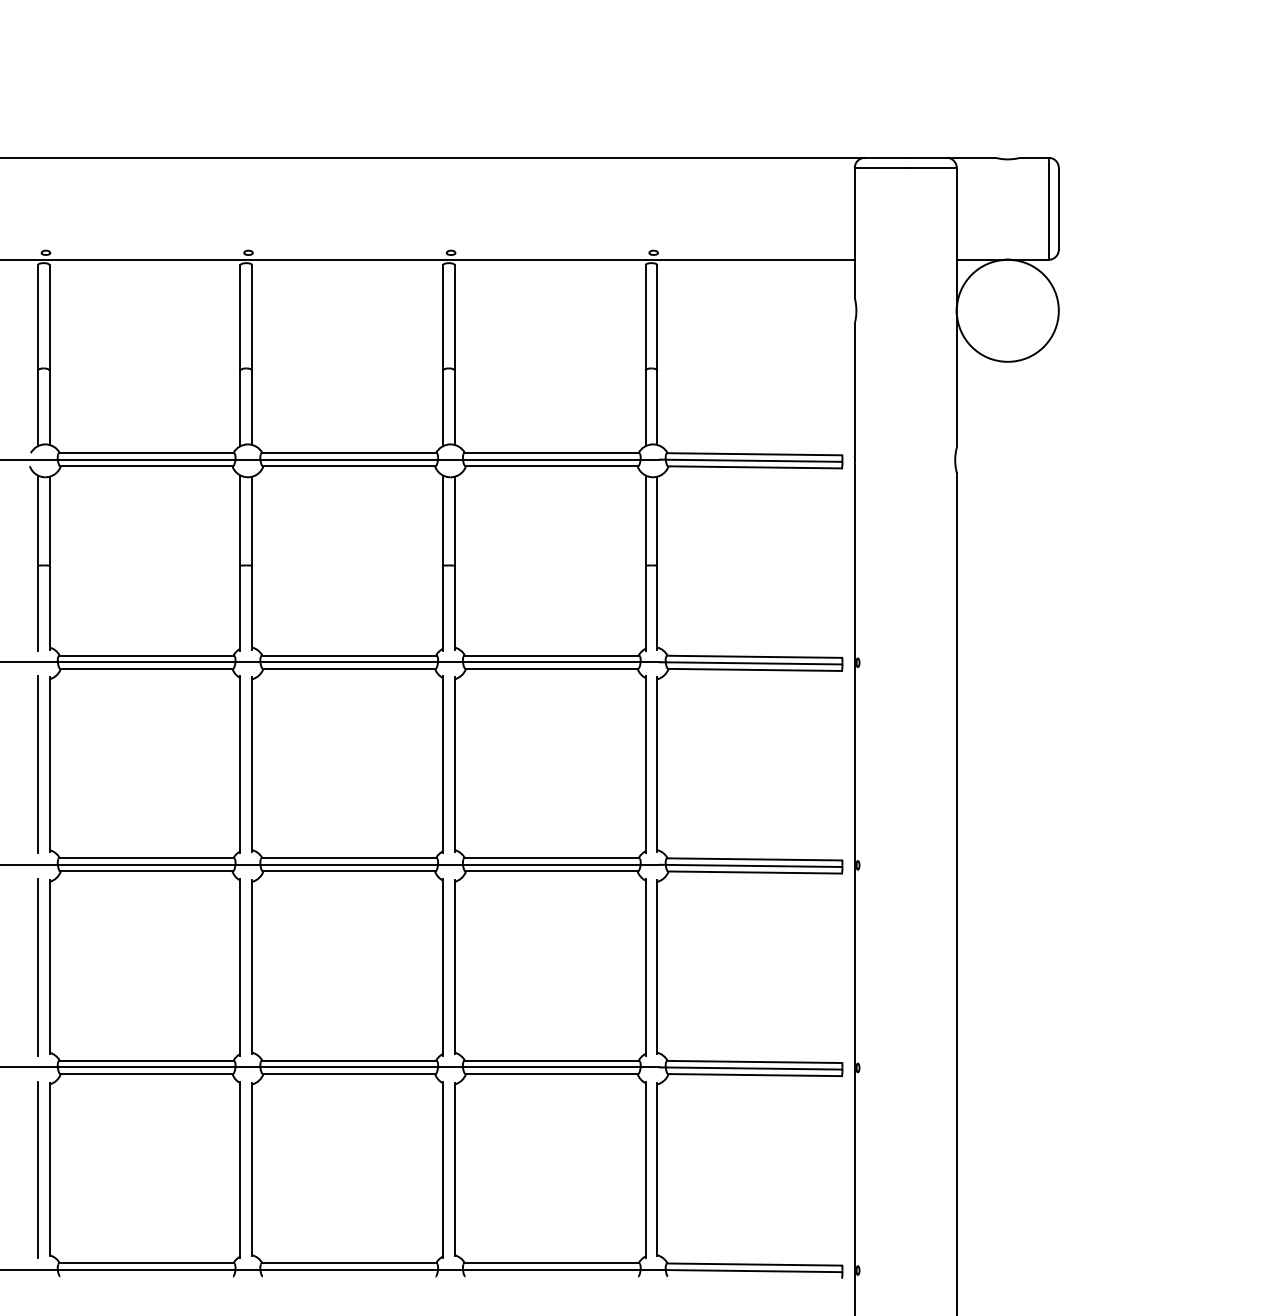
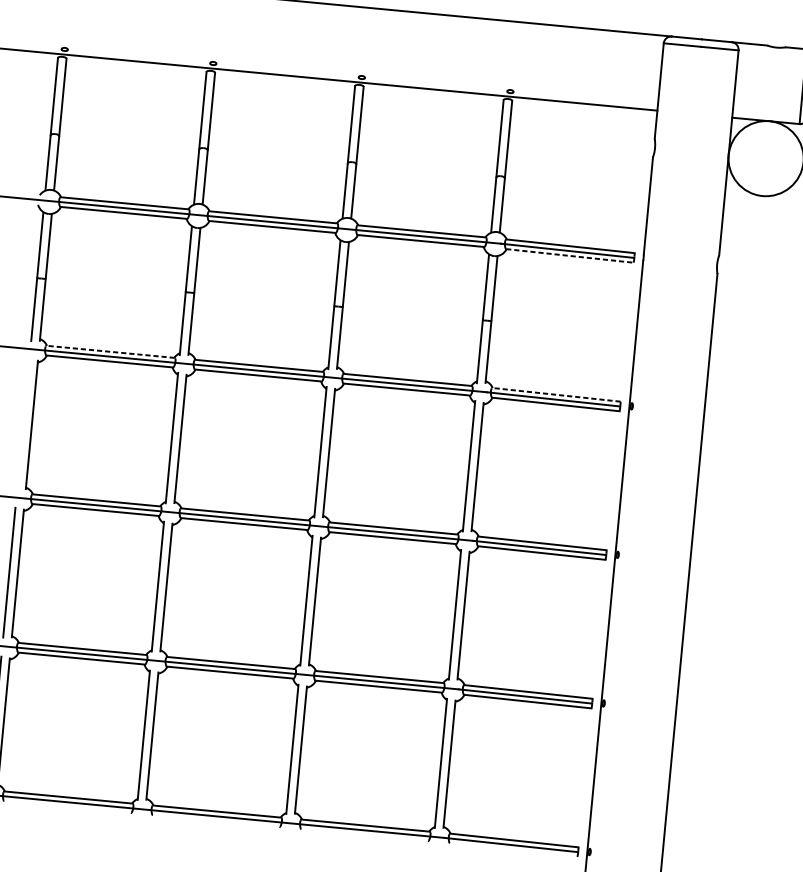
line: (755, 467) -> (570, 256), solid -> dashed
line: (146, 655) -> (110, 351), solid -> dashed
line: (754, 656) -> (556, 394), solid -> dashed
line: (37, 764) -> (23, 424), removed

